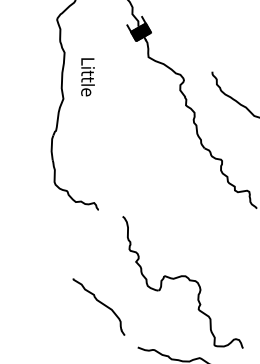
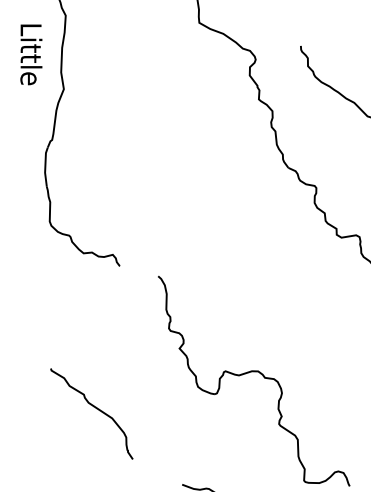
text: (87, 77) -> (30, 55), moved
curve: (100, 303) -> (94, 408), moved

